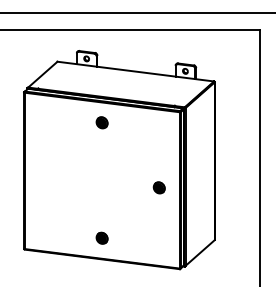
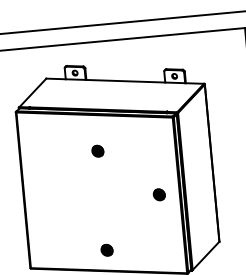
part: (101, 122) -> (97, 151), moved

